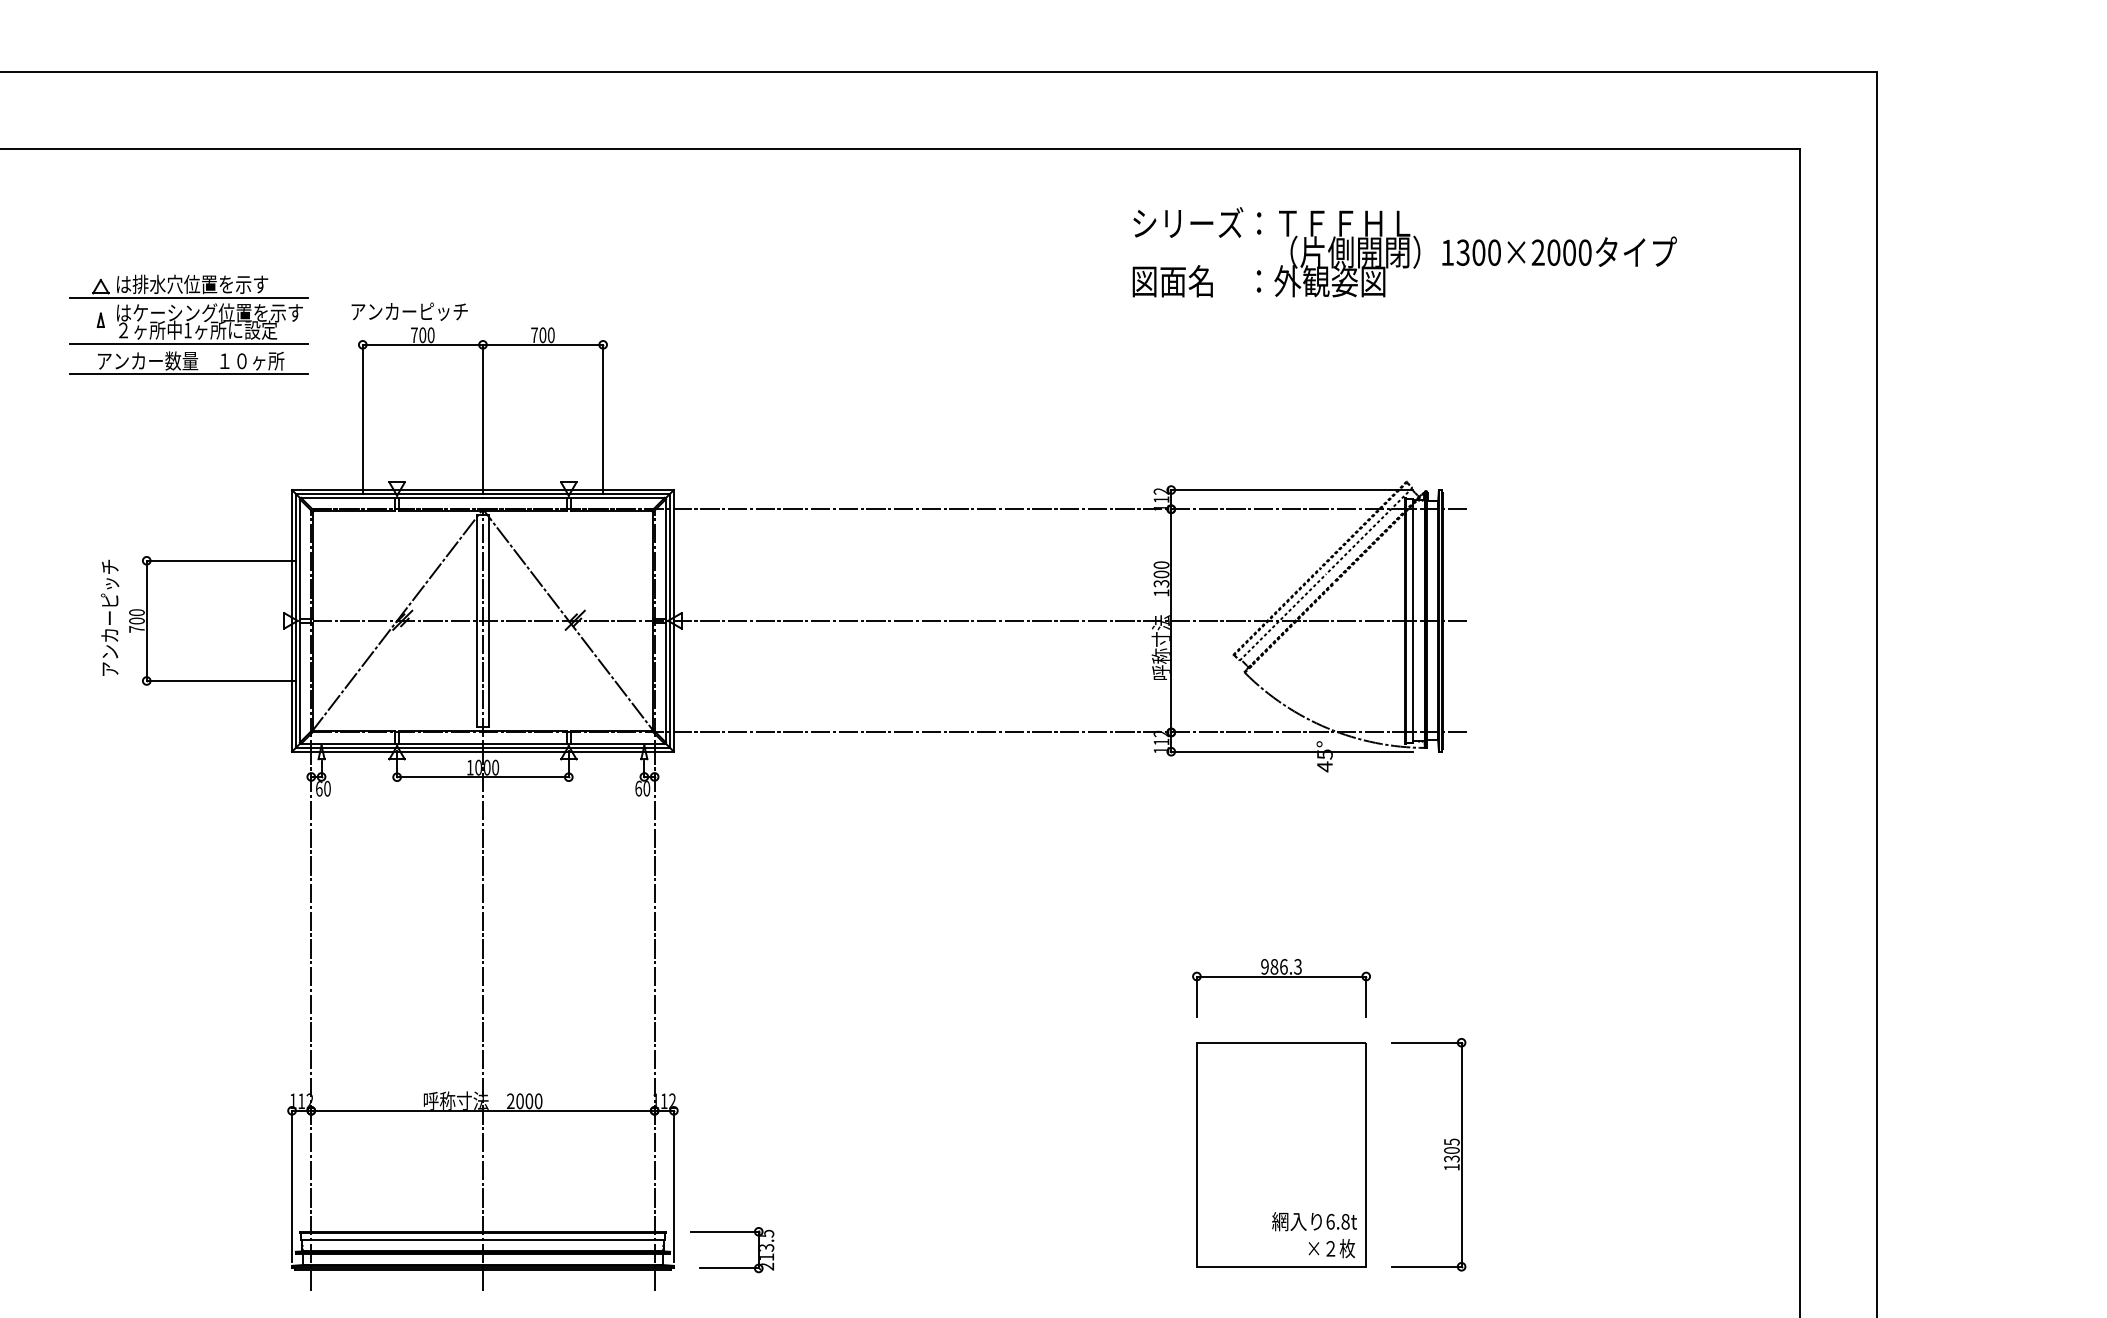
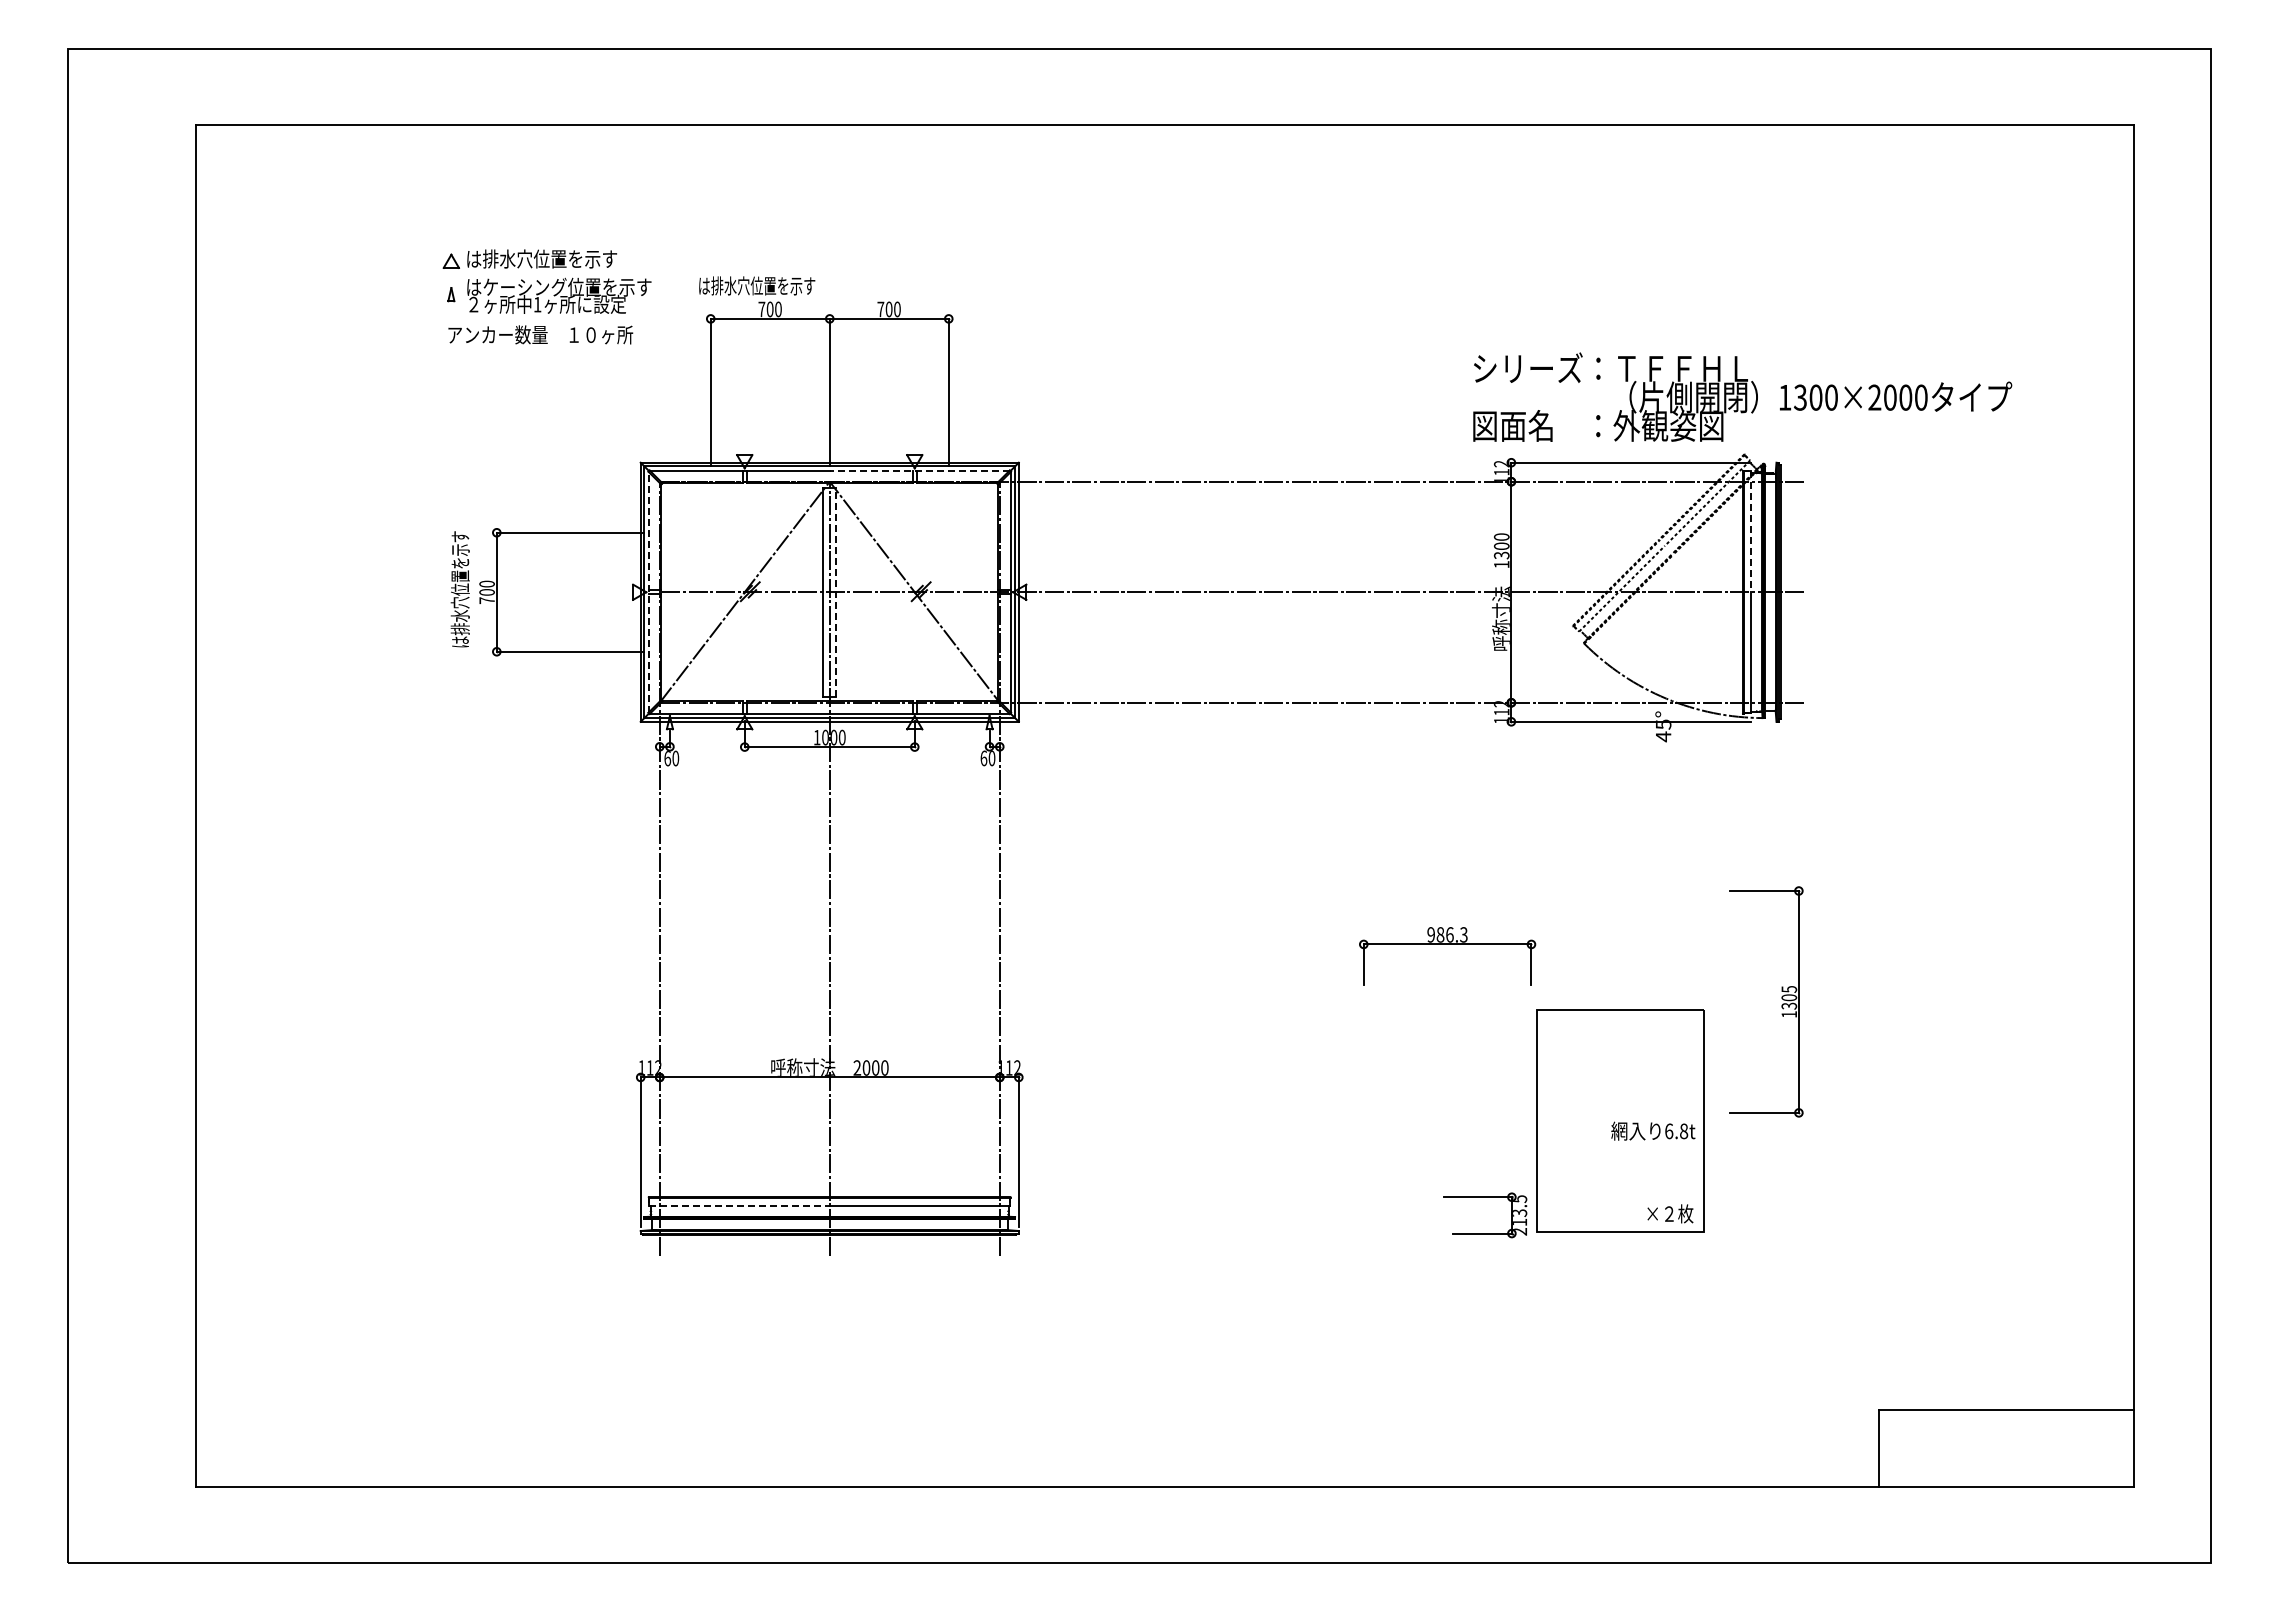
text: (1404, 251) -> (1742, 396), moved
line: (188, 297) -> (538, 272), removed
text: (409, 311) -> (757, 285), アンカーピッチ -> は排水穴位置を示す
line: (188, 343) -> (538, 317), removed
line: (188, 373) -> (538, 347), removed
line: (573, 497) -> (919, 470), solid -> dashed
line: (1413, 560) -> (1751, 532), solid -> dashed
text: (109, 618) -> (459, 589), アンカーピッチ -> は排水穴位置を示す
line: (299, 621) -> (648, 592), solid -> dashed
line: (489, 621) -> (836, 592), solid -> dashed
part: (1281, 976) -> (1447, 944), moved
part: (1444, 1151) -> (1781, 998), moved
text: (1314, 1220) -> (1653, 1130), moved
part: (732, 1232) -> (1485, 1197), moved
line: (392, 1240) -> (740, 1205), solid -> dashed

